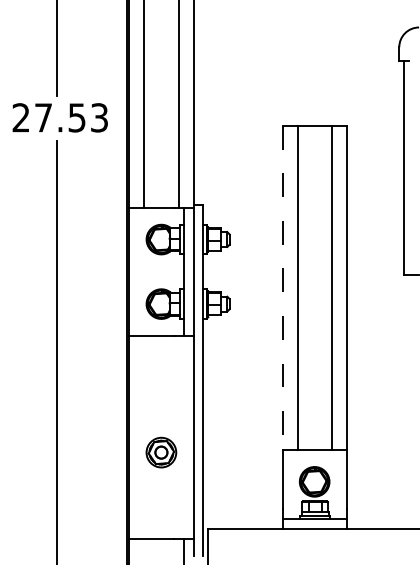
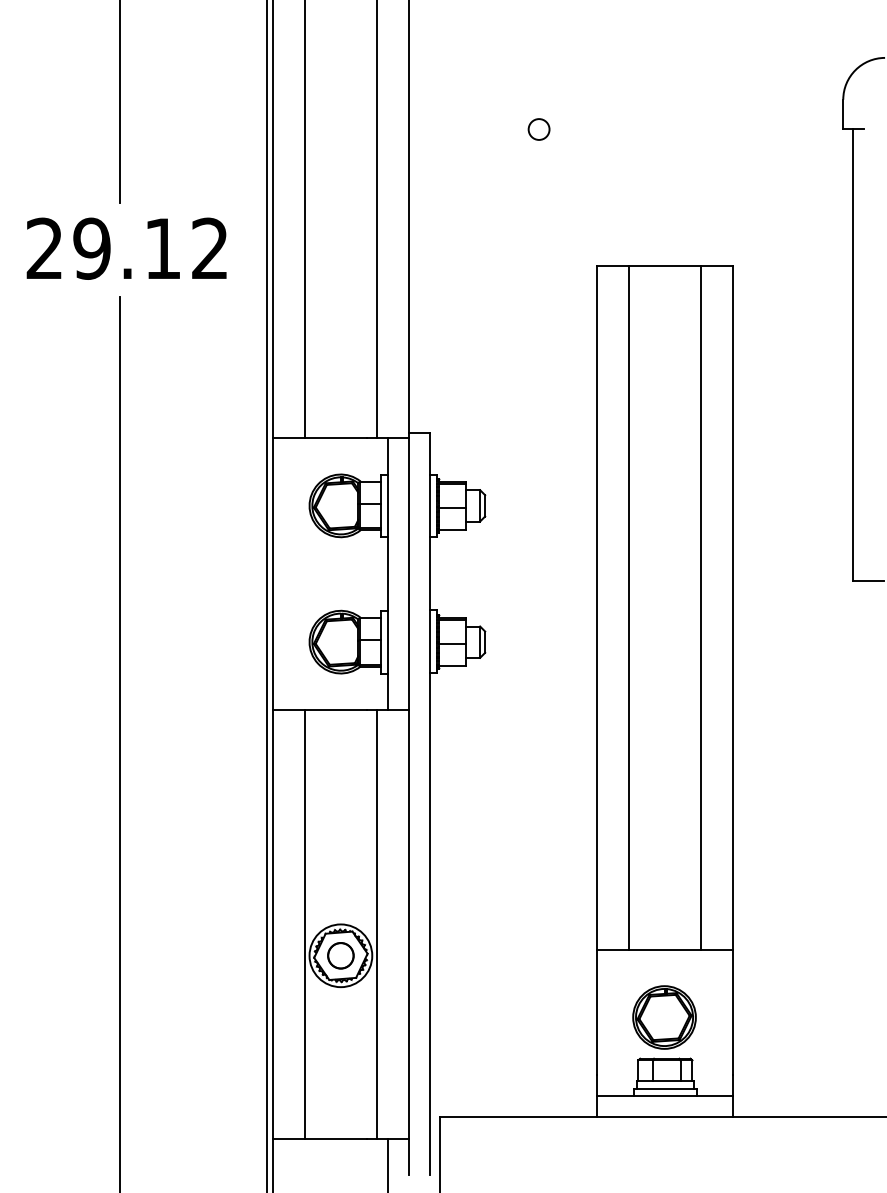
circle: (255, 61) -> (539, 129), added
text: (70, 117) -> (148, 248), 27.53 -> 29.12
line: (282, 287) -> (596, 607), dashed -> solid
line: (144, 437) -> (305, 923), added
line: (178, 437) -> (376, 923), added

